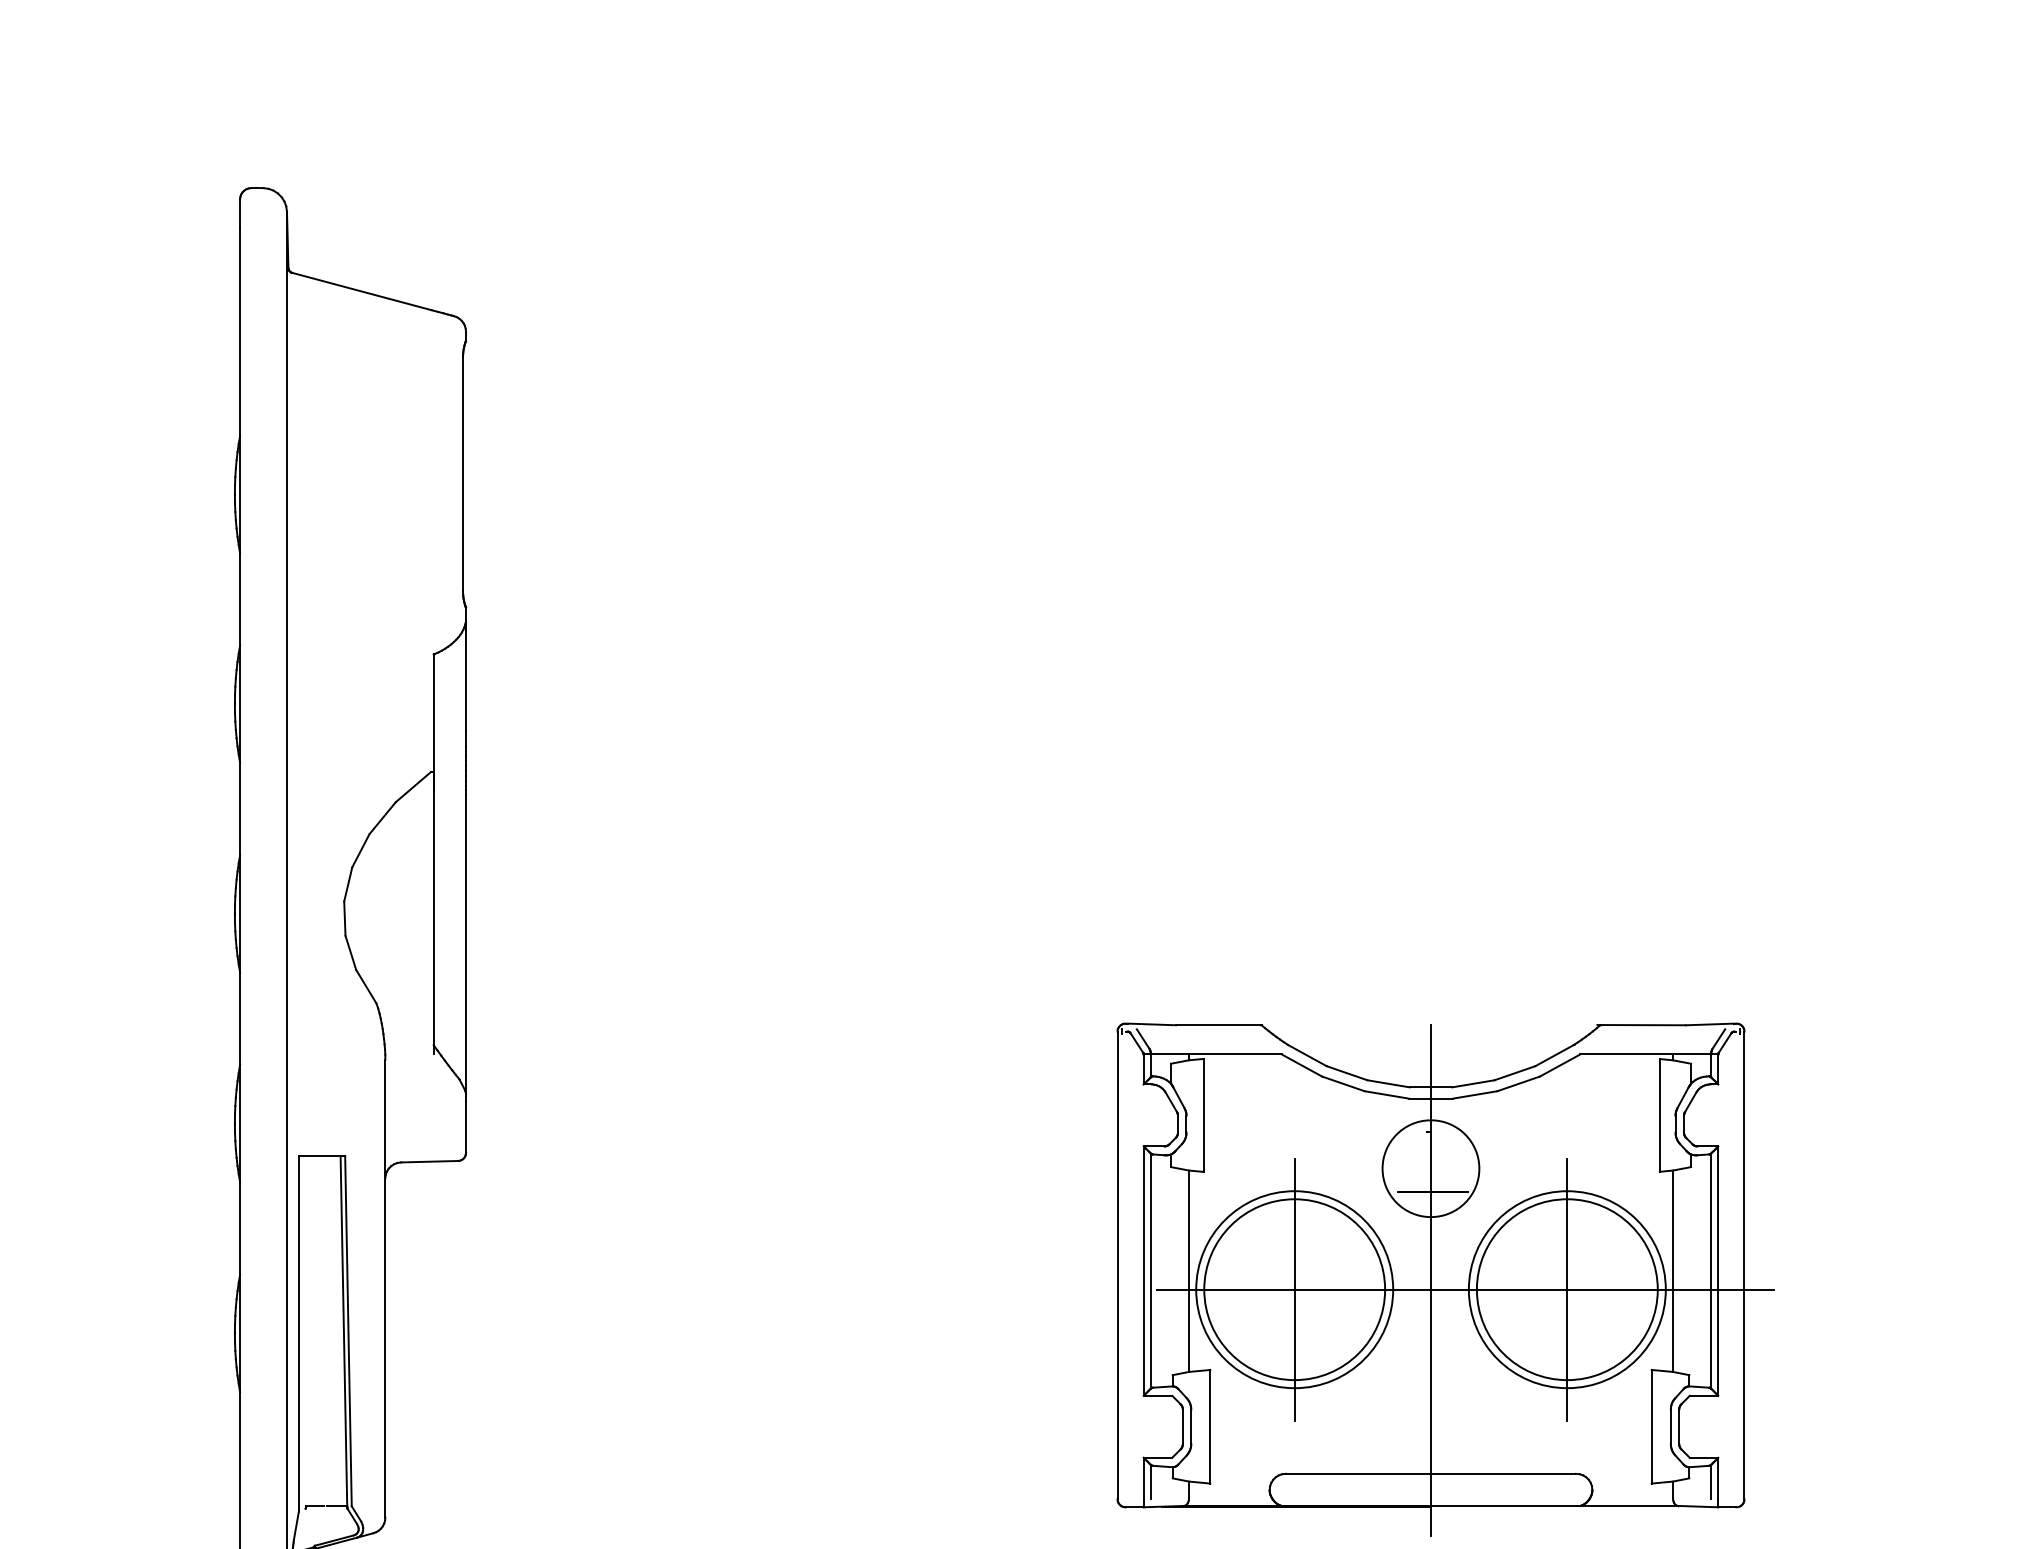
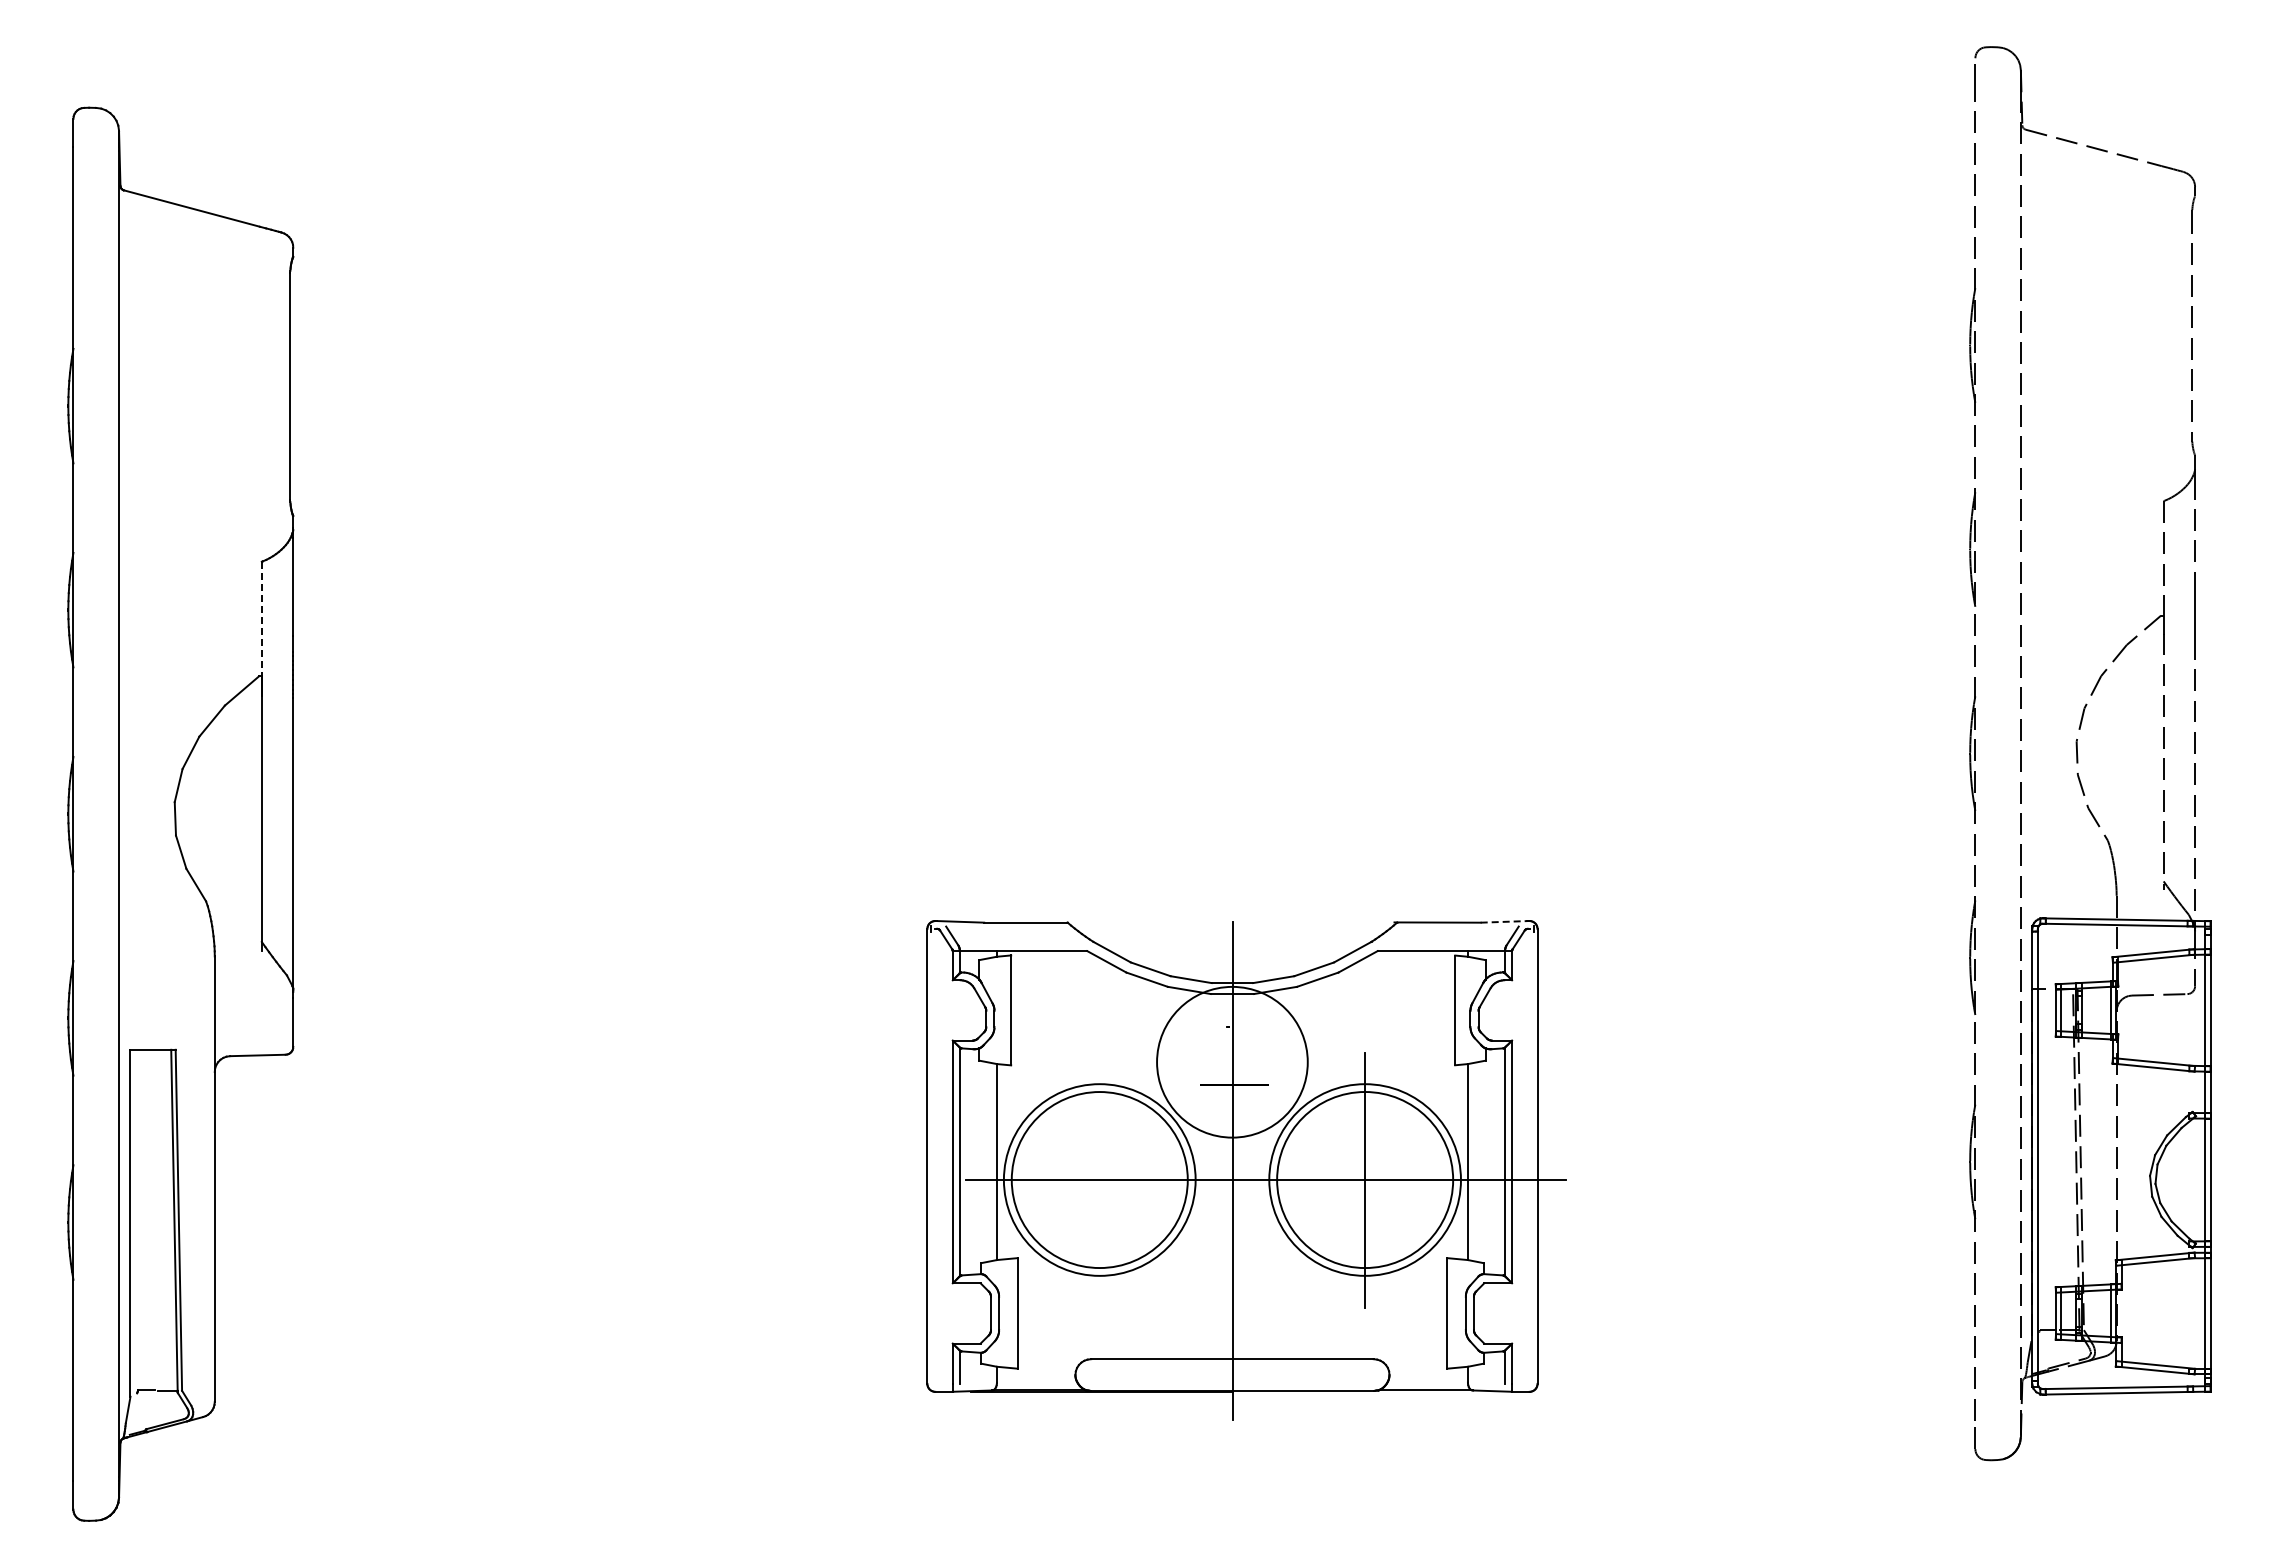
line: (433, 713) -> (261, 619), solid -> dashed
line: (1710, 1024) -> (1504, 921), solid -> dashed
circle: (1431, 1168) -> (1232, 1062), size x1.6
line: (1294, 1290) -> (1099, 1180), removed

